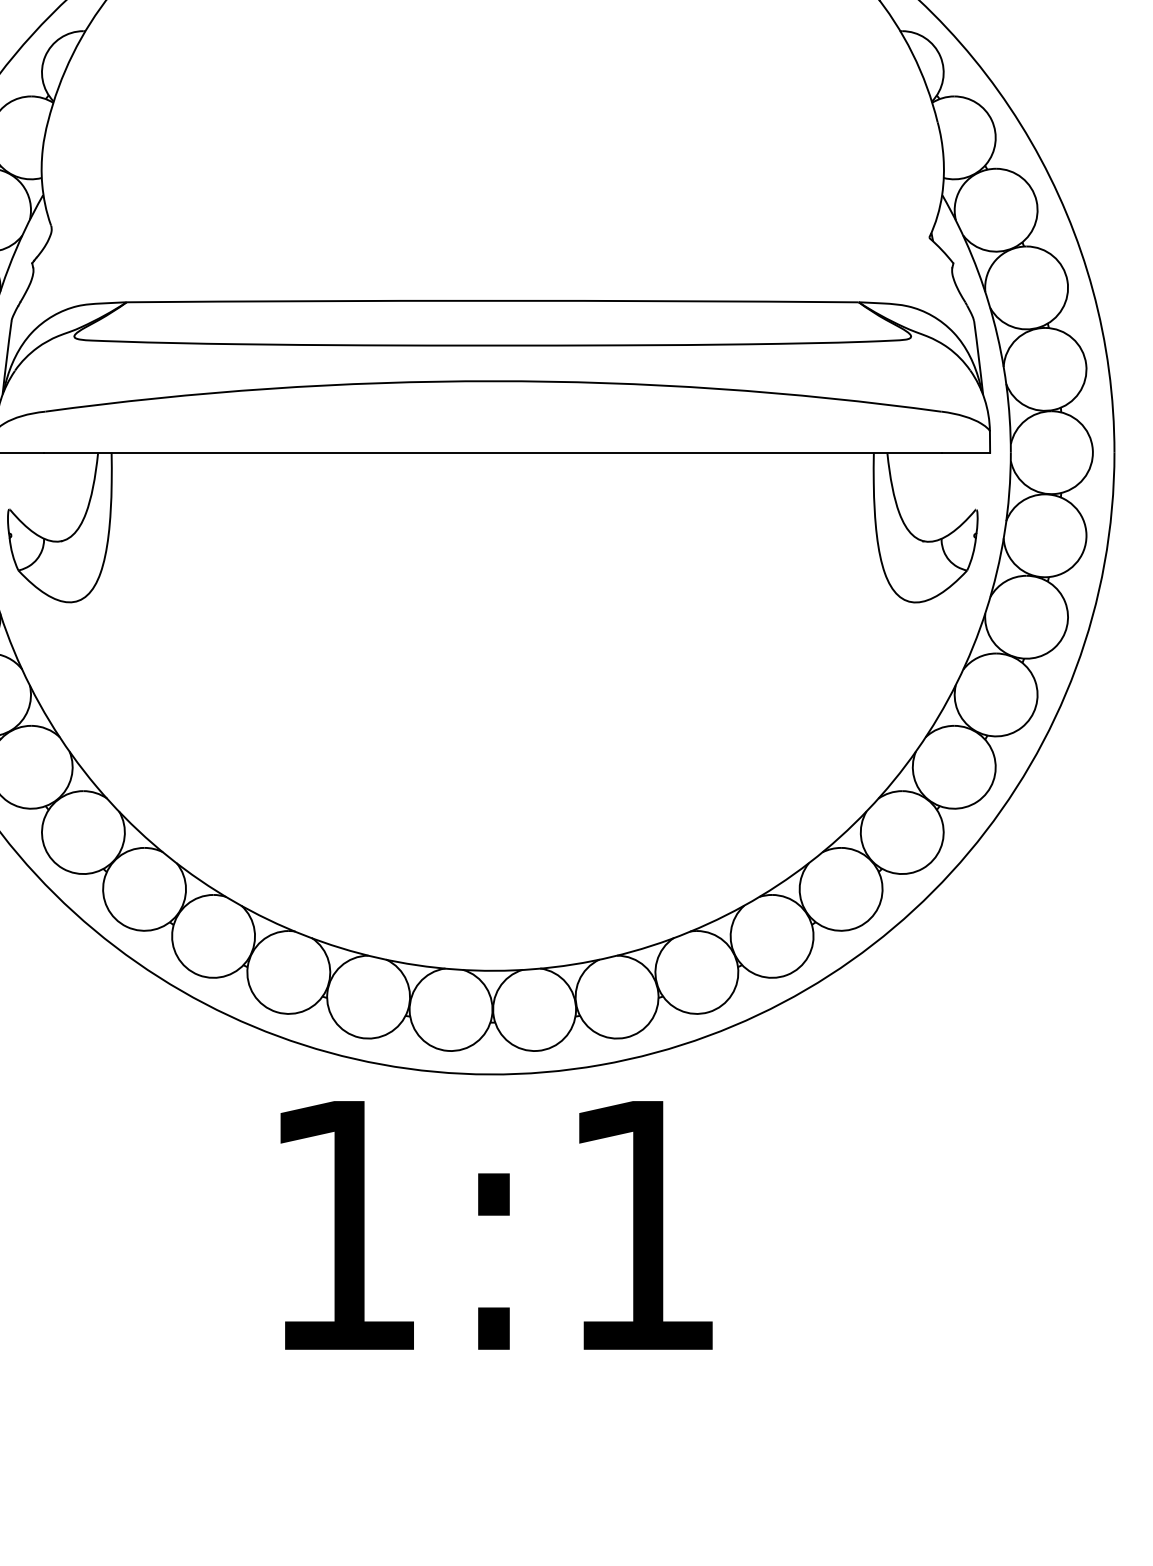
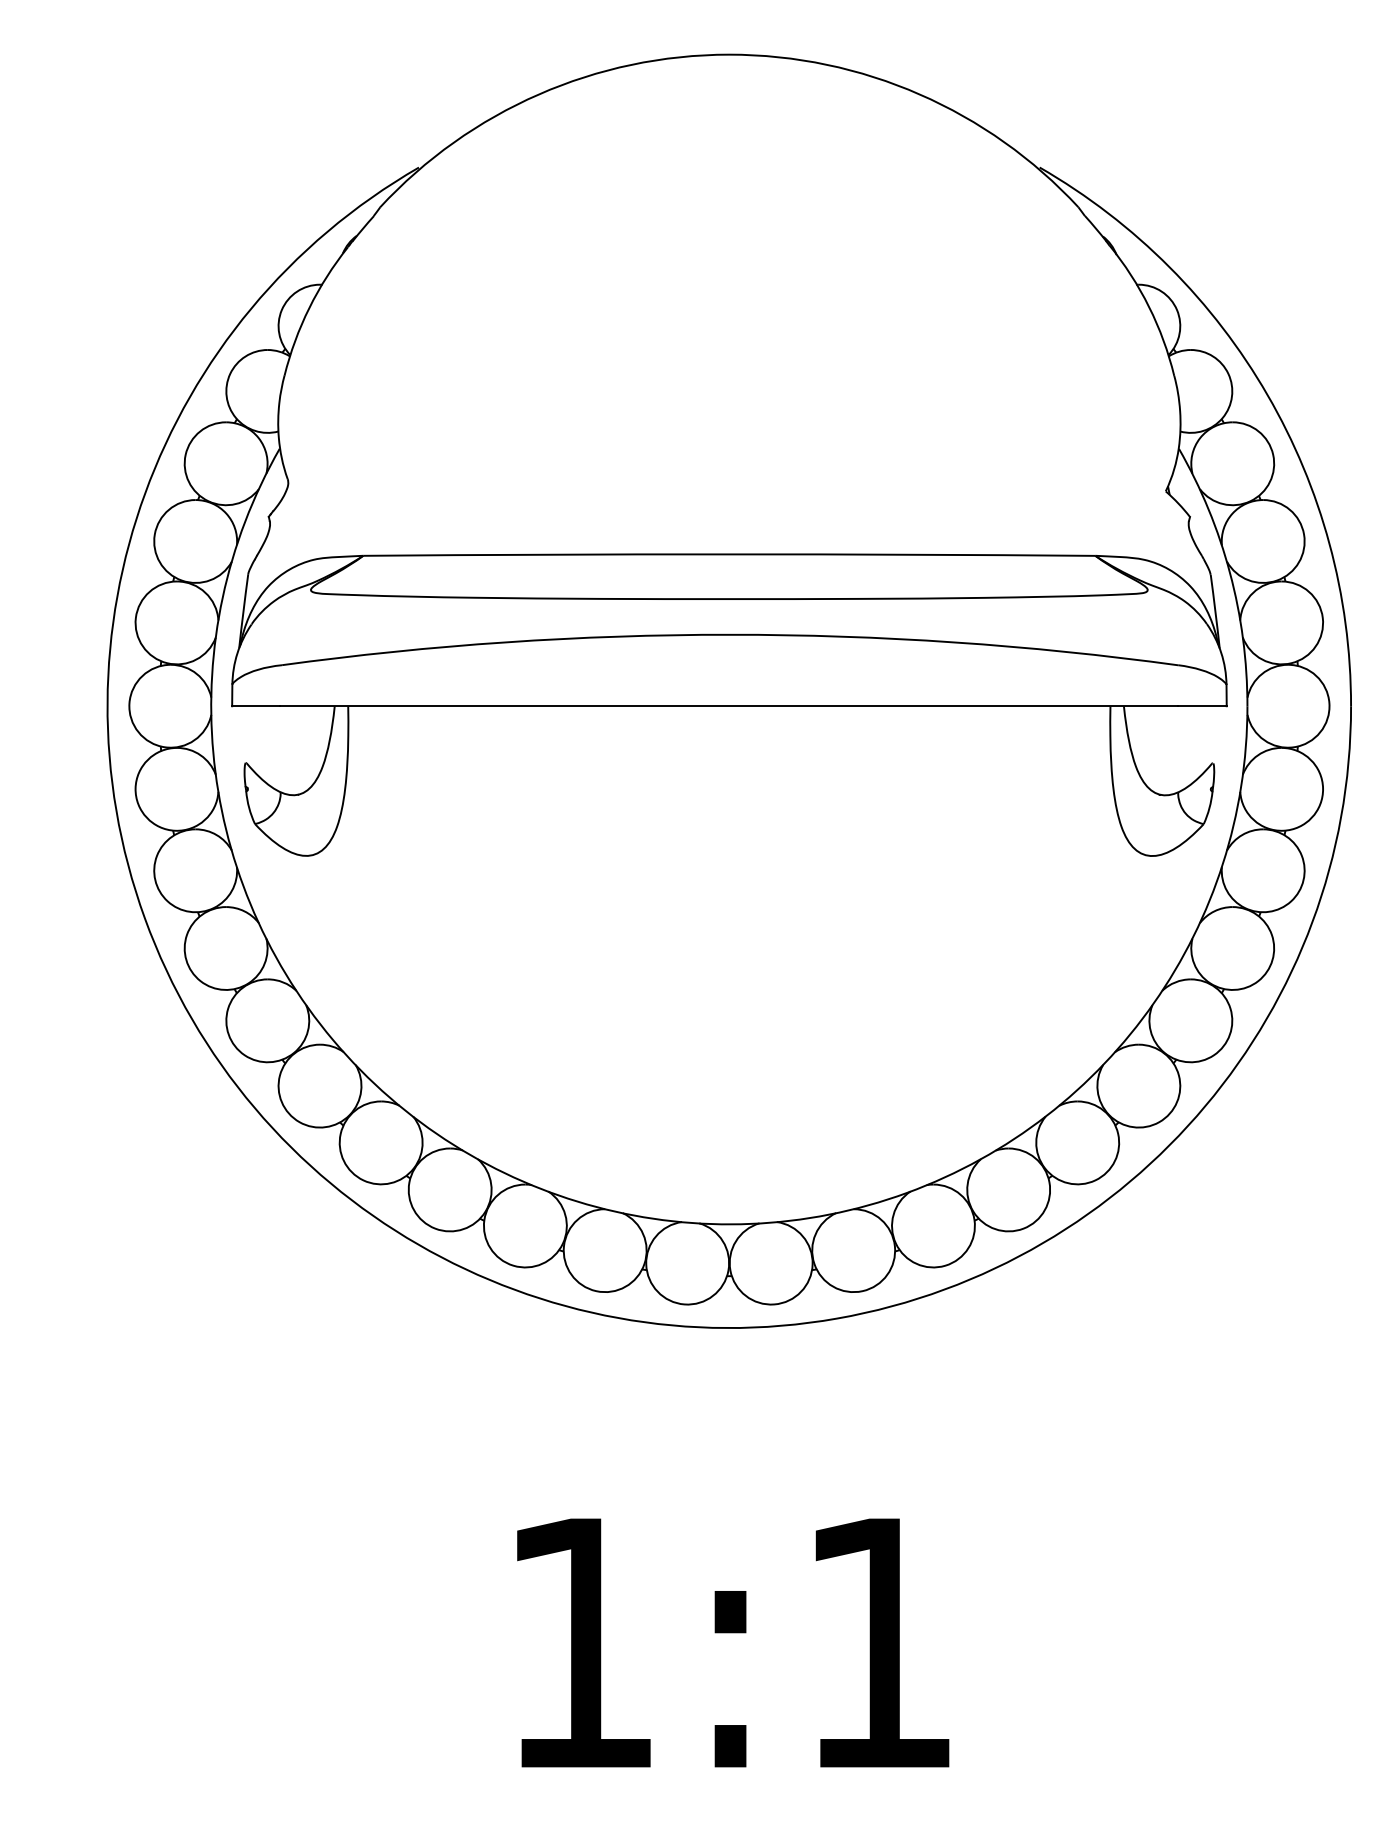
text: (496, 1224) -> (733, 1642), moved

